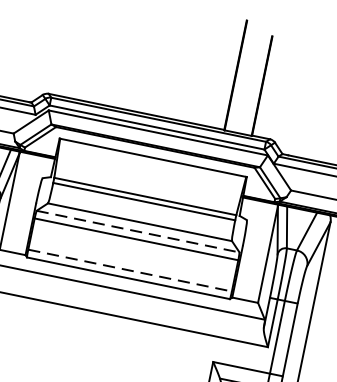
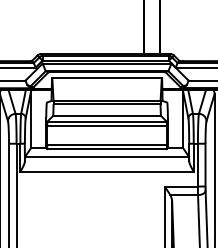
line: (138, 231) -> (107, 121), dashed -> solid
line: (130, 270) -> (107, 144), dashed -> solid

